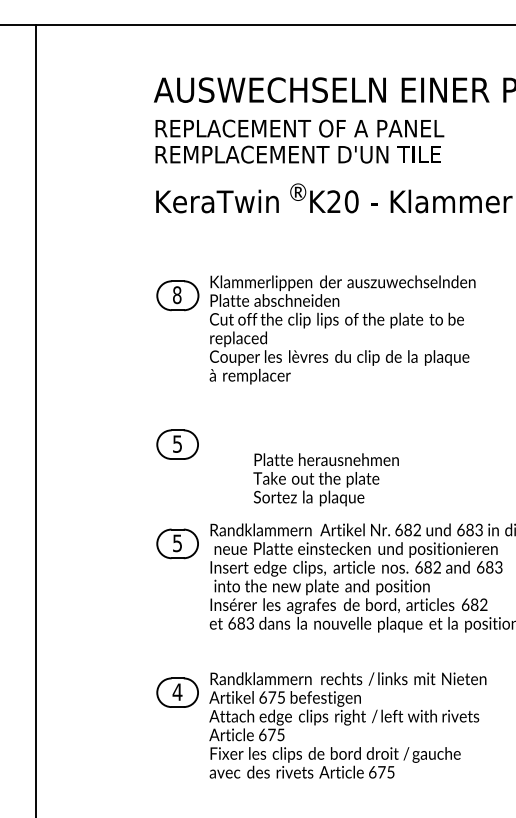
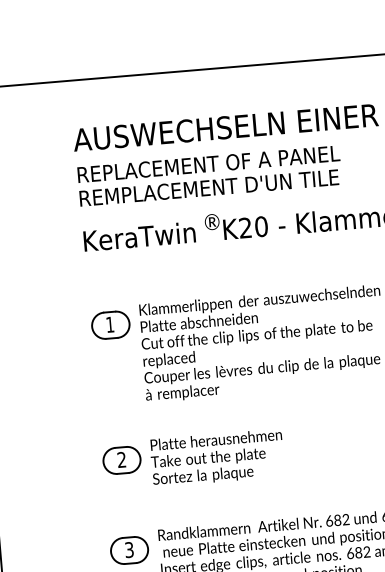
text: (177, 295) -> (110, 325), 8 -> 1
text: (177, 443) -> (121, 459), 5 -> 2
text: (325, 479) -> (216, 457), moved
text: (177, 542) -> (129, 549), 5 -> 3

